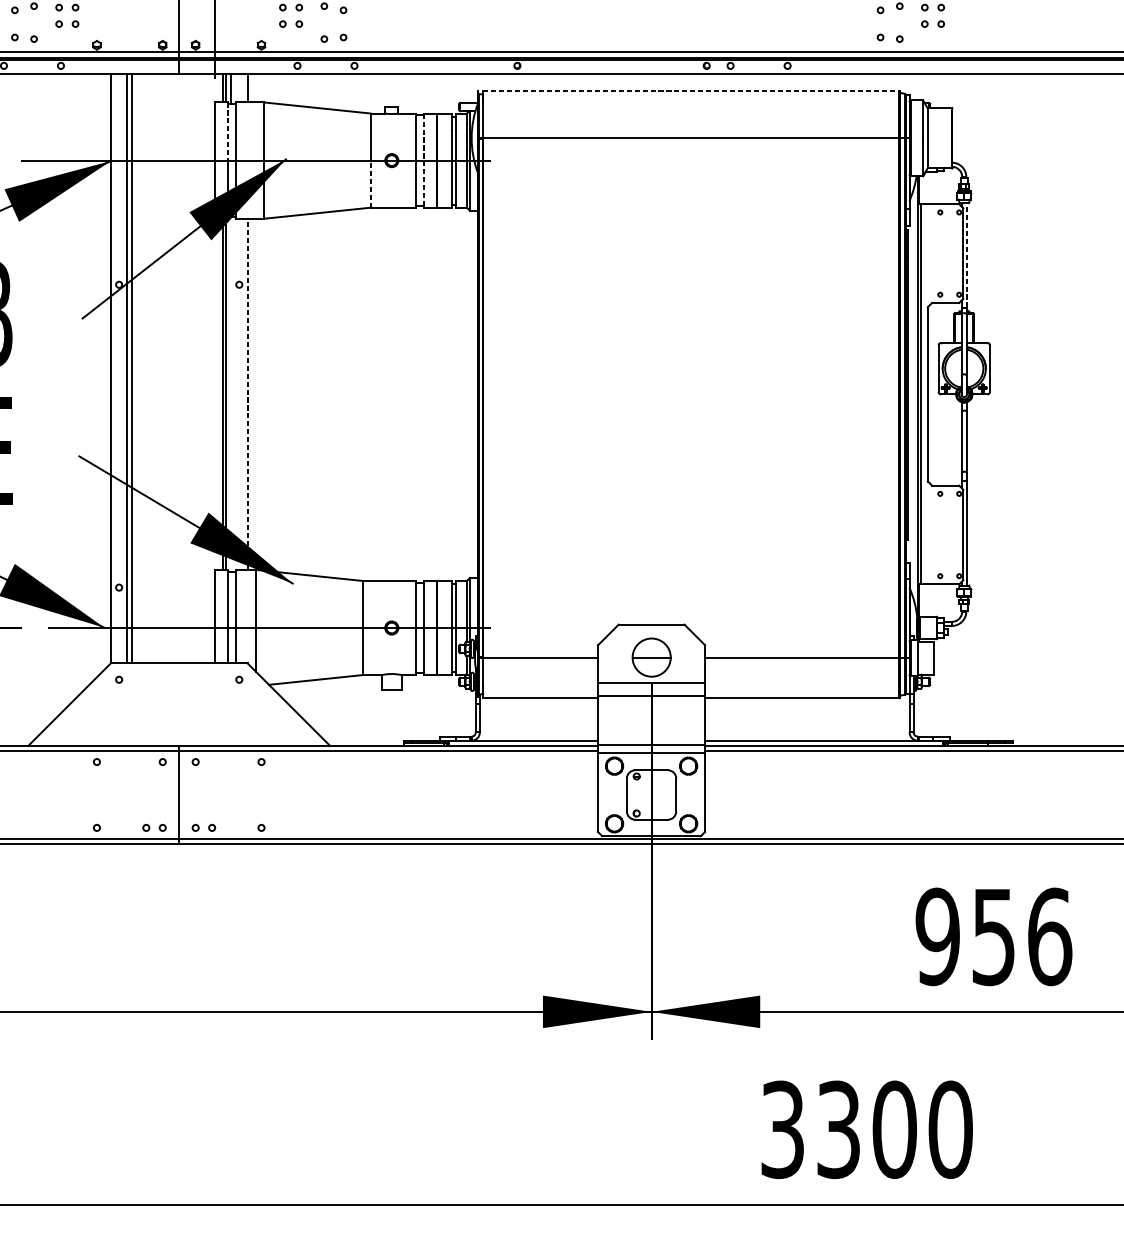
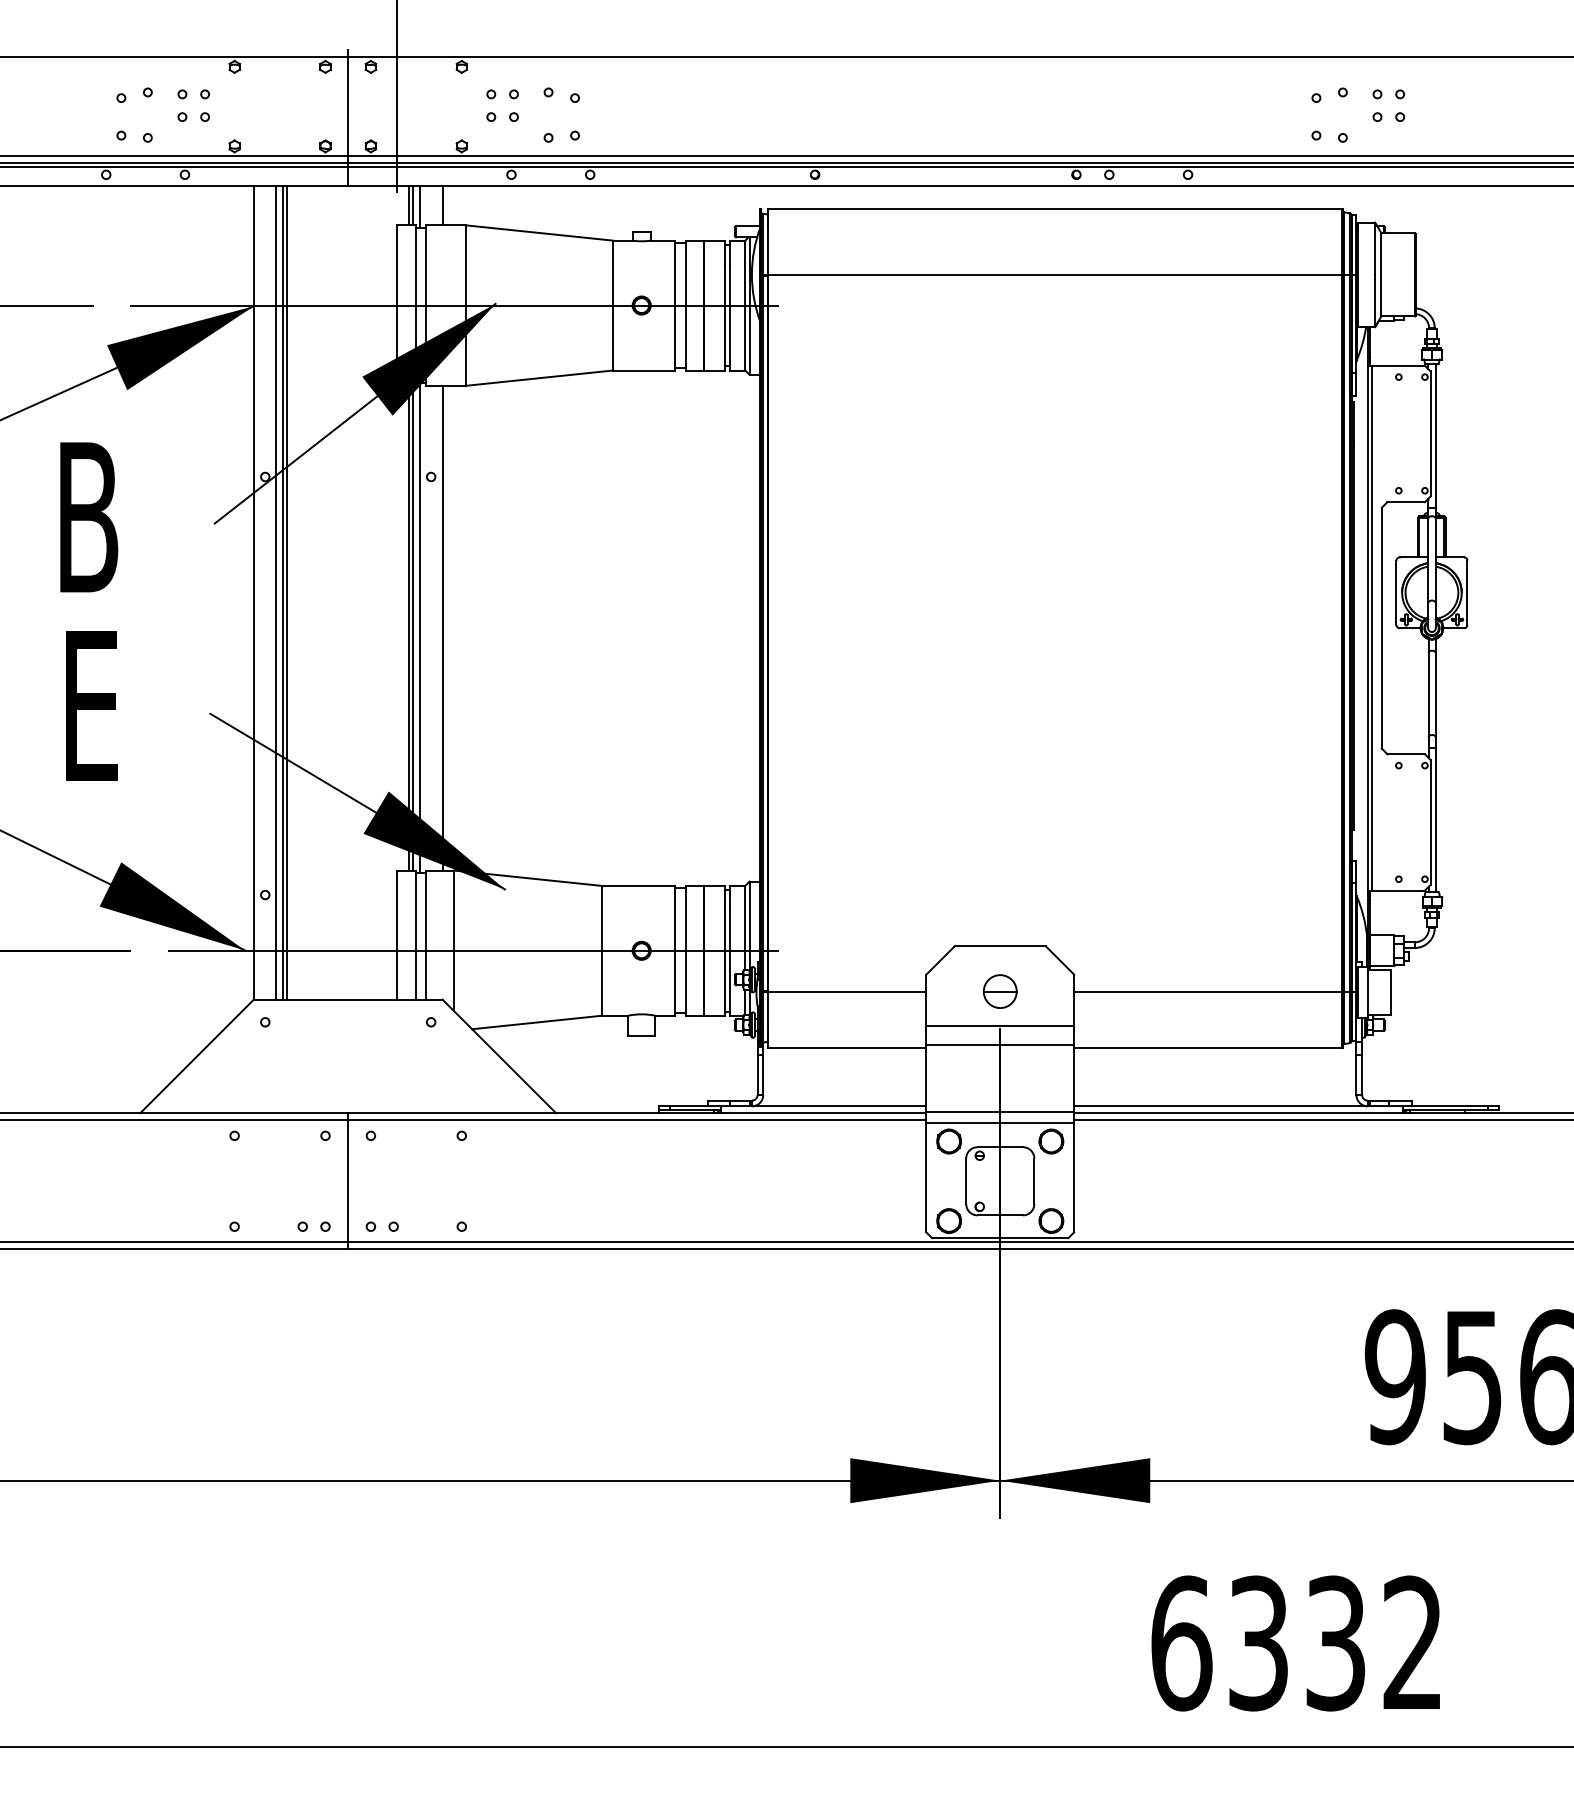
line: (690, 90) -> (1054, 208), dashed -> solid
line: (227, 131) -> (415, 265), dashed -> solid
line: (424, 160) -> (686, 305), dashed -> solid
line: (371, 183) -> (613, 337), dashed -> solid
line: (966, 254) -> (1435, 435), dashed -> solid
line: (135, 368) -> (287, 592), added
line: (247, 393) -> (442, 627), dashed -> solid
line: (231, 394) -> (420, 628), added
part: (651, 657) -> (999, 991), size x0.62
text: (866, 1129) -> (1297, 1643), 3300 -> 6332

